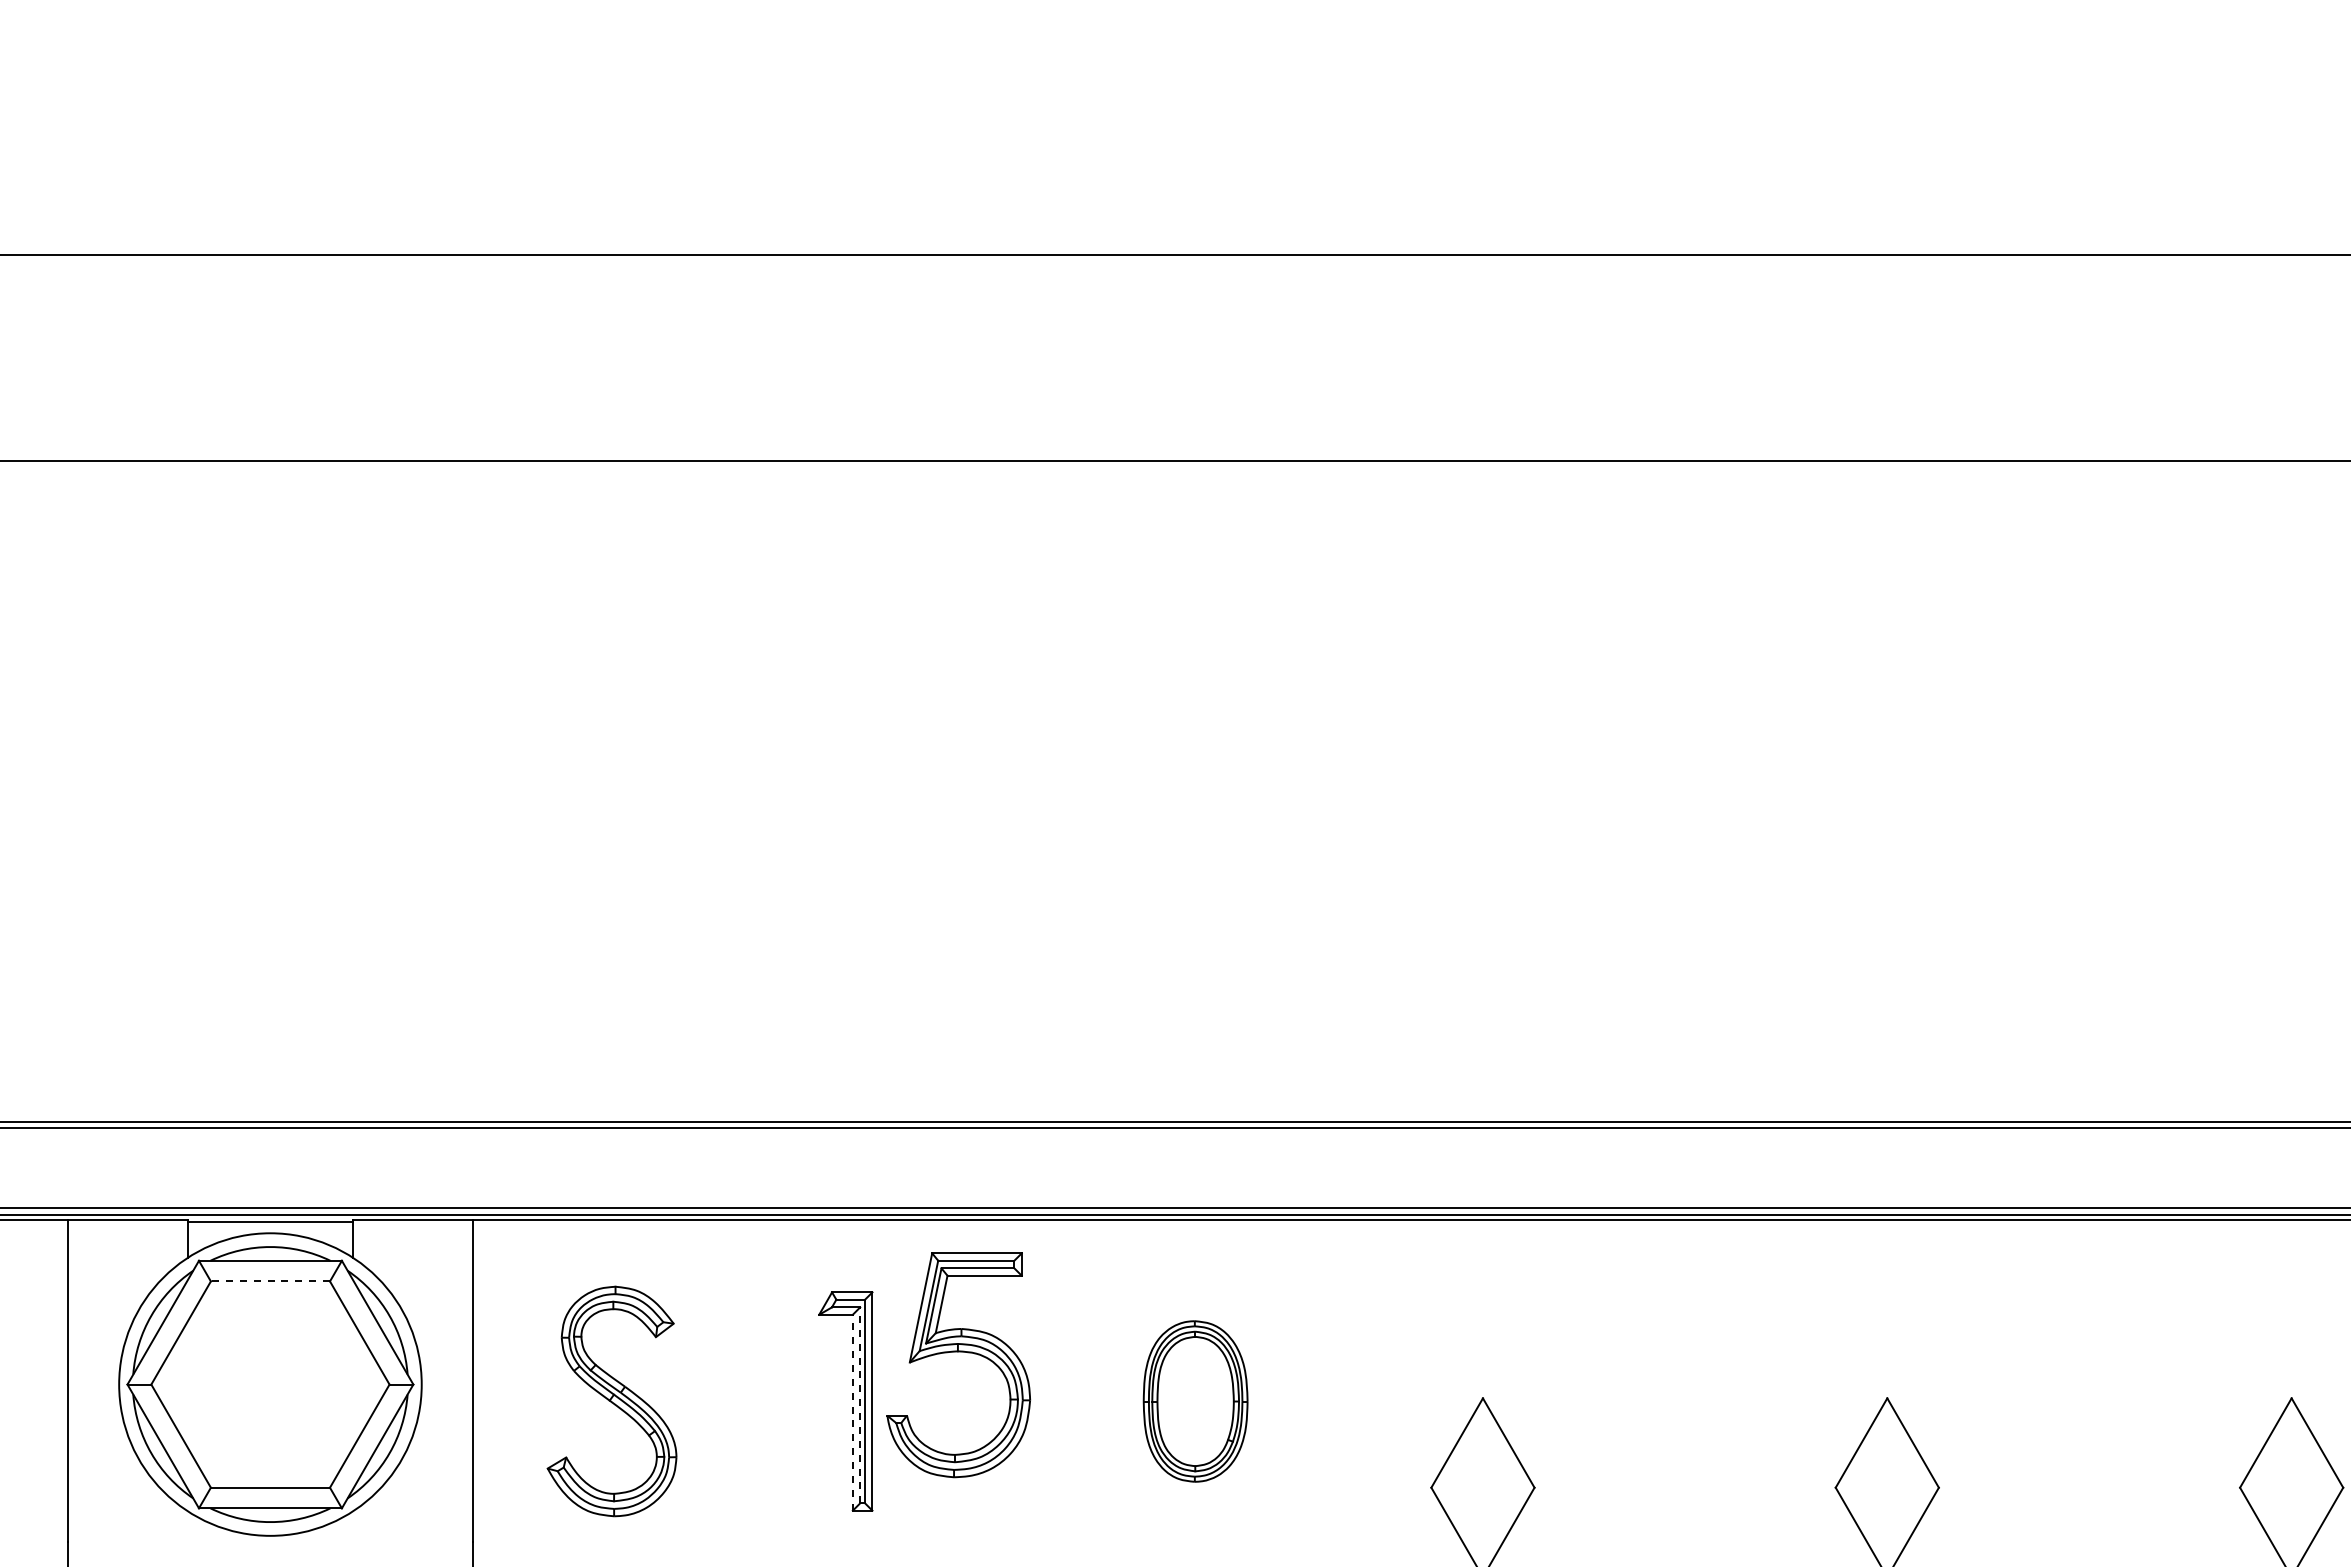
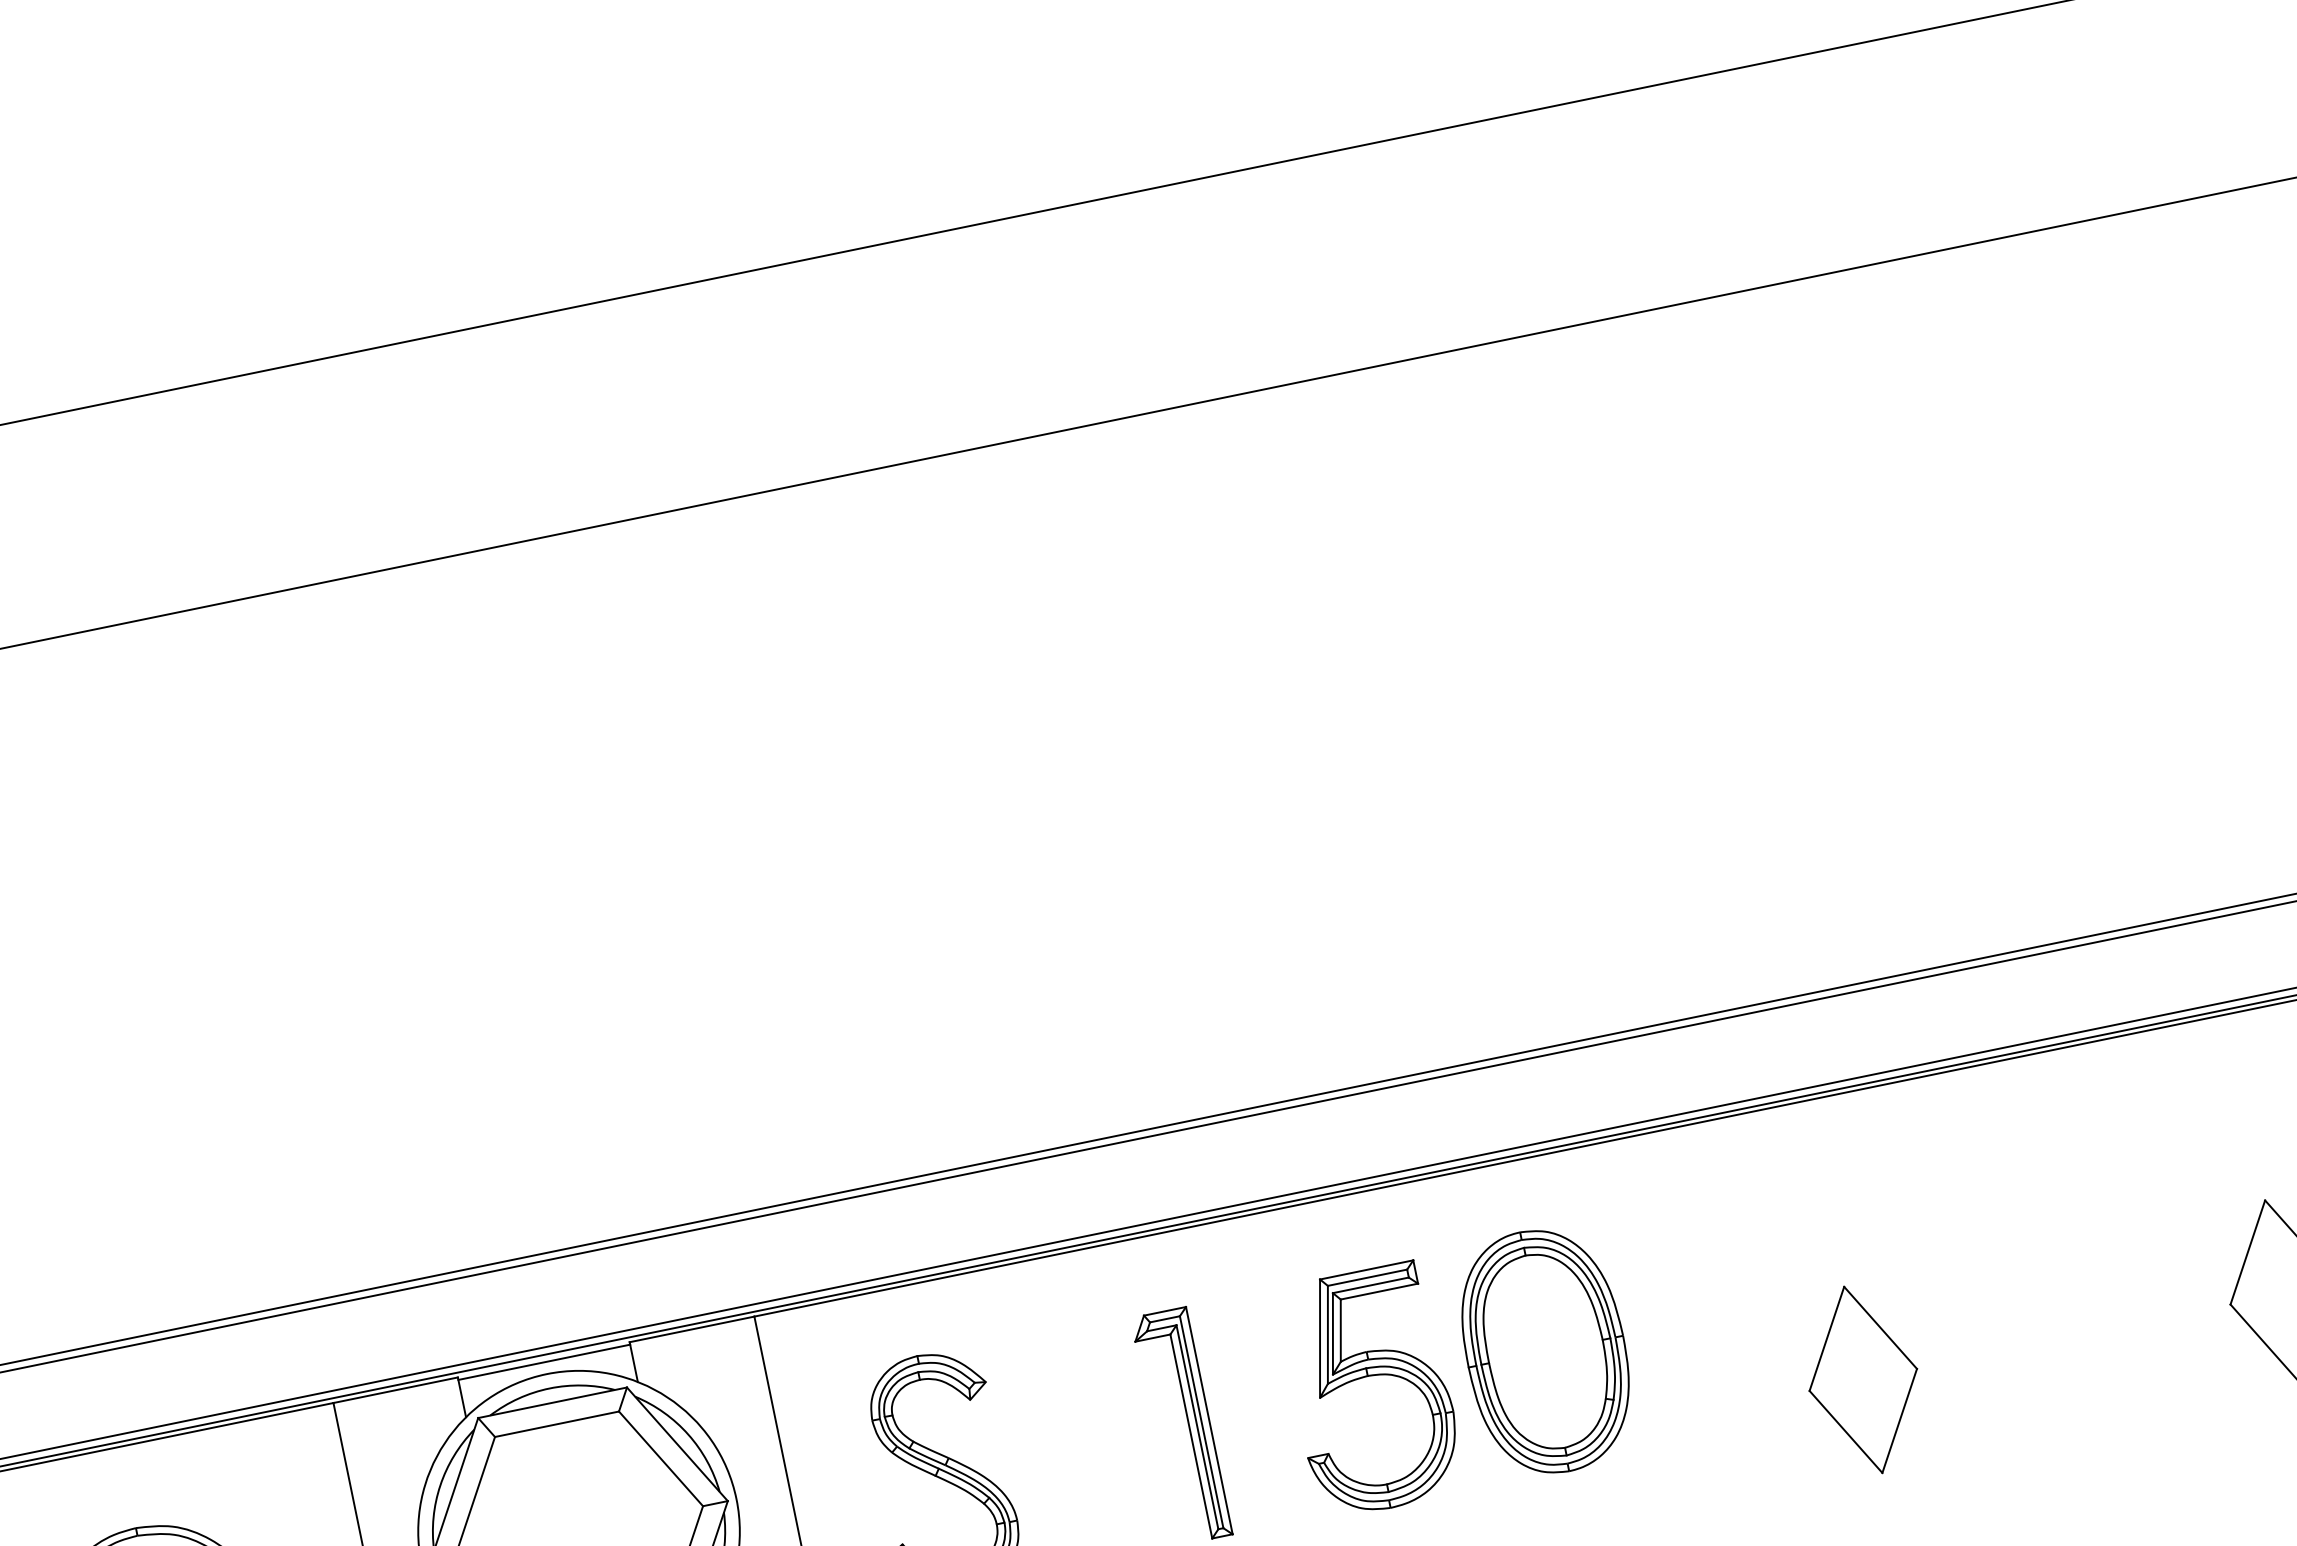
line: (270, 1281) -> (557, 1424), dashed -> solid
part: (958, 1352) -> (1368, 1377), moved
part: (1195, 1401) -> (1545, 1351), size x1.43
line: (860, 1405) -> (1197, 1427), dashed -> solid
line: (852, 1412) -> (1190, 1436), dashed -> solid

